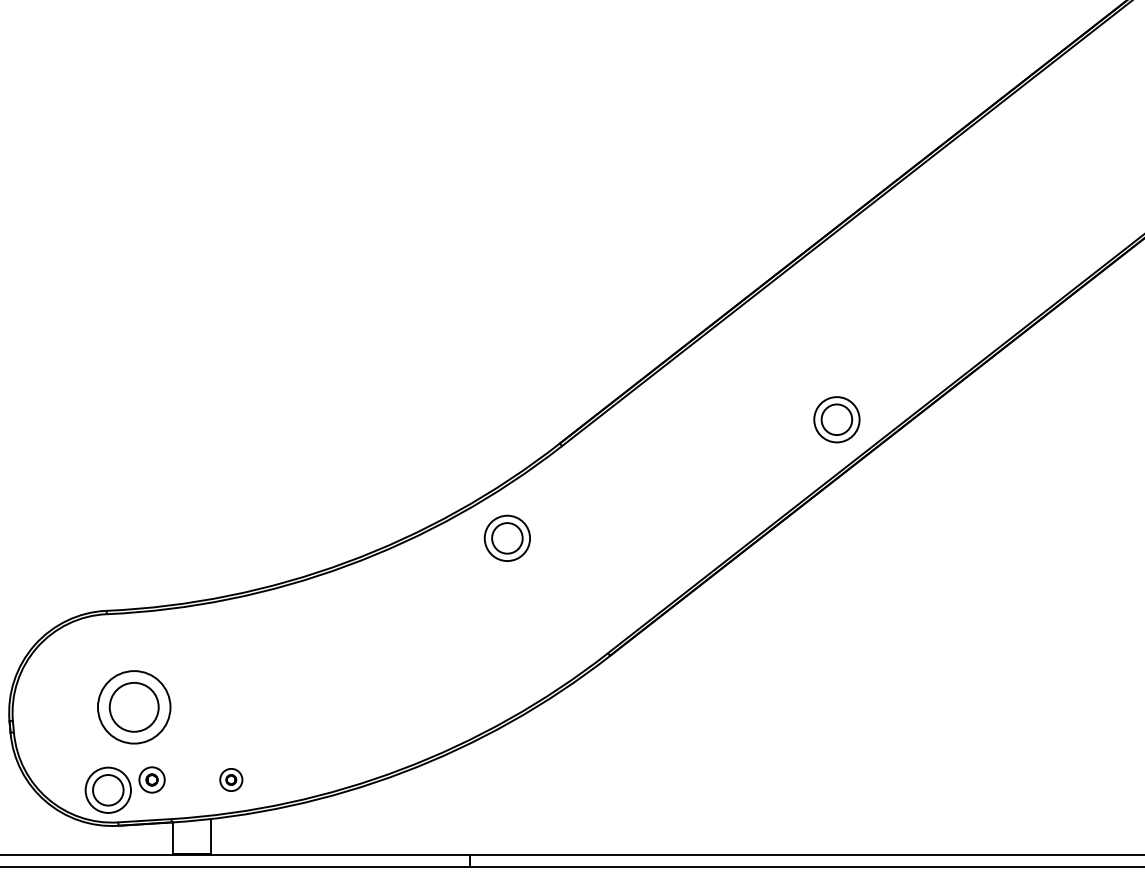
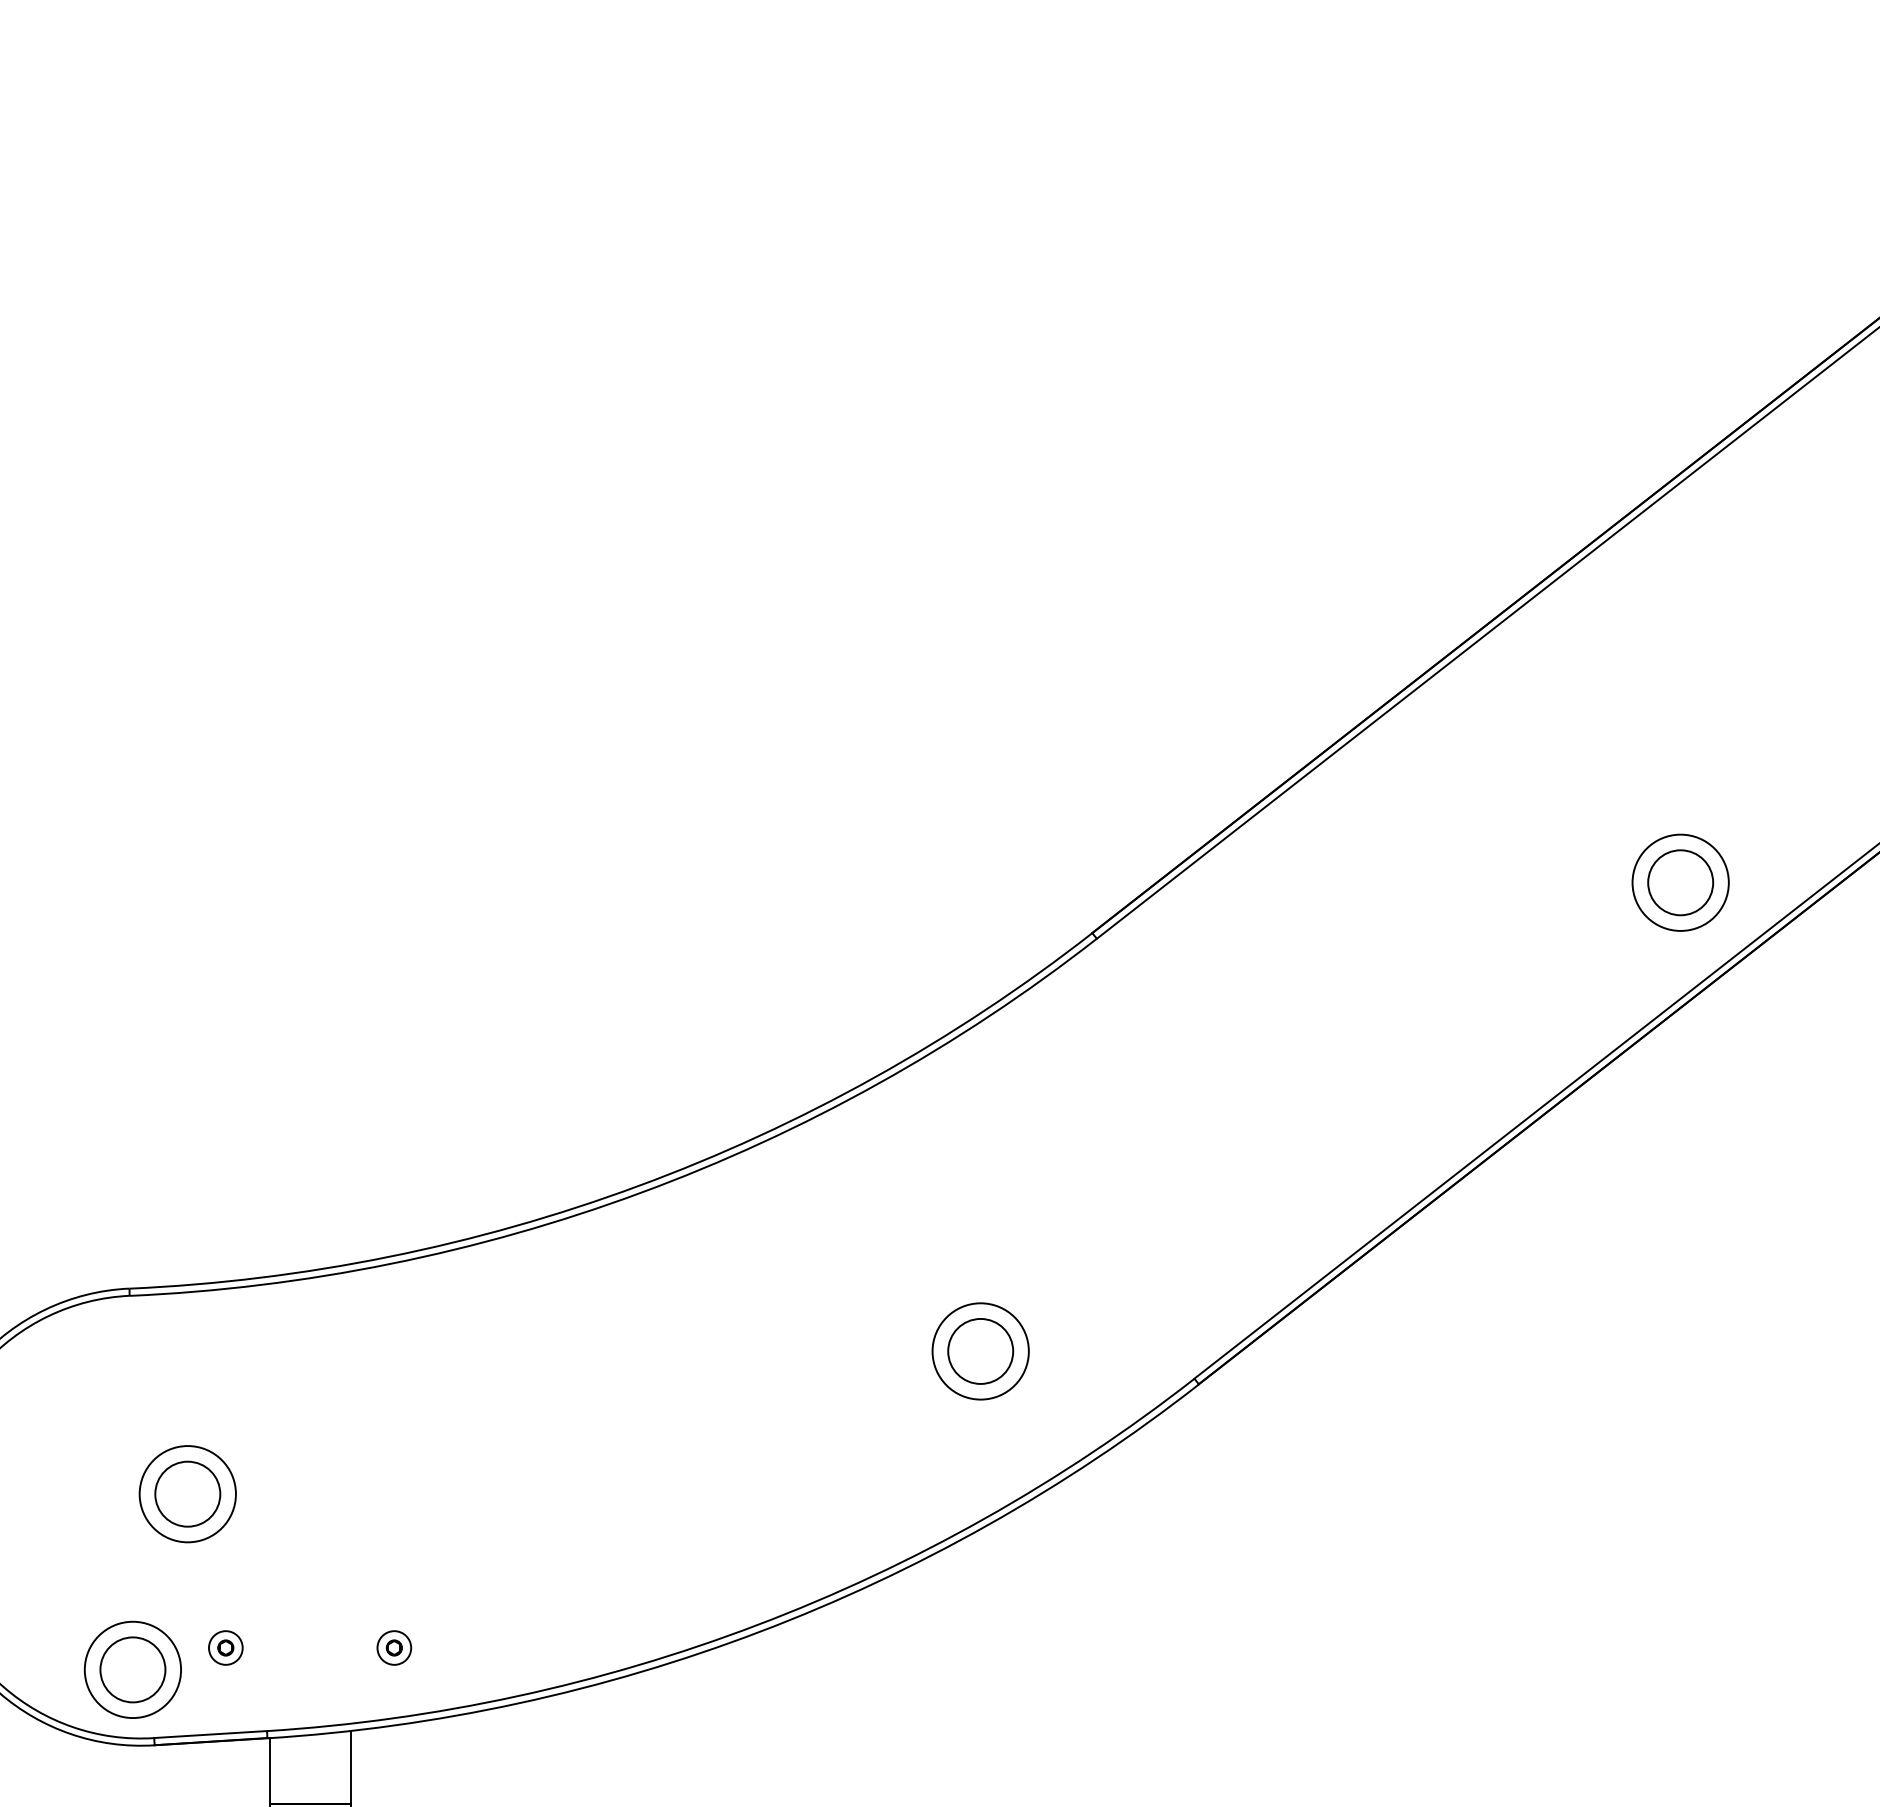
part: (506, 537) -> (978, 1349), moved
part: (133, 707) -> (186, 1494), size x0.62
part: (151, 779) -> (224, 1646), size x0.62
part: (231, 779) -> (394, 1646), size x0.71

